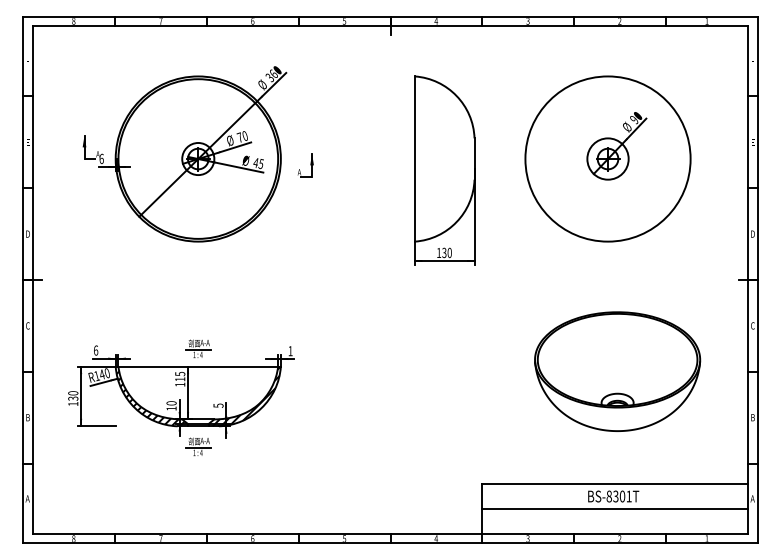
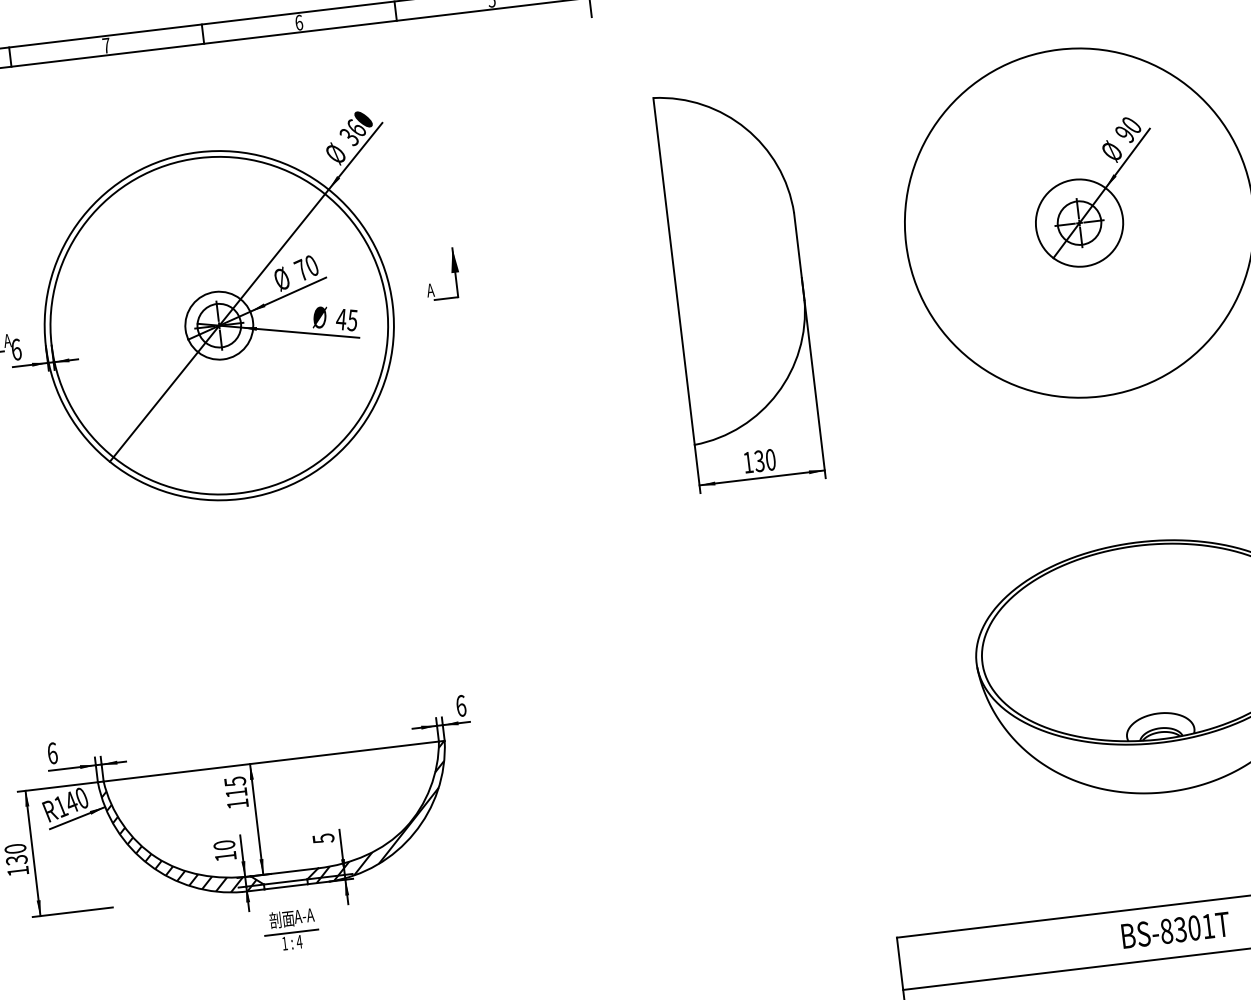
part: (305, 165) -> (441, 274), moved
part: (198, 348) -> (267, 723), removed
text: (290, 351) -> (461, 706), 1 -> 6

